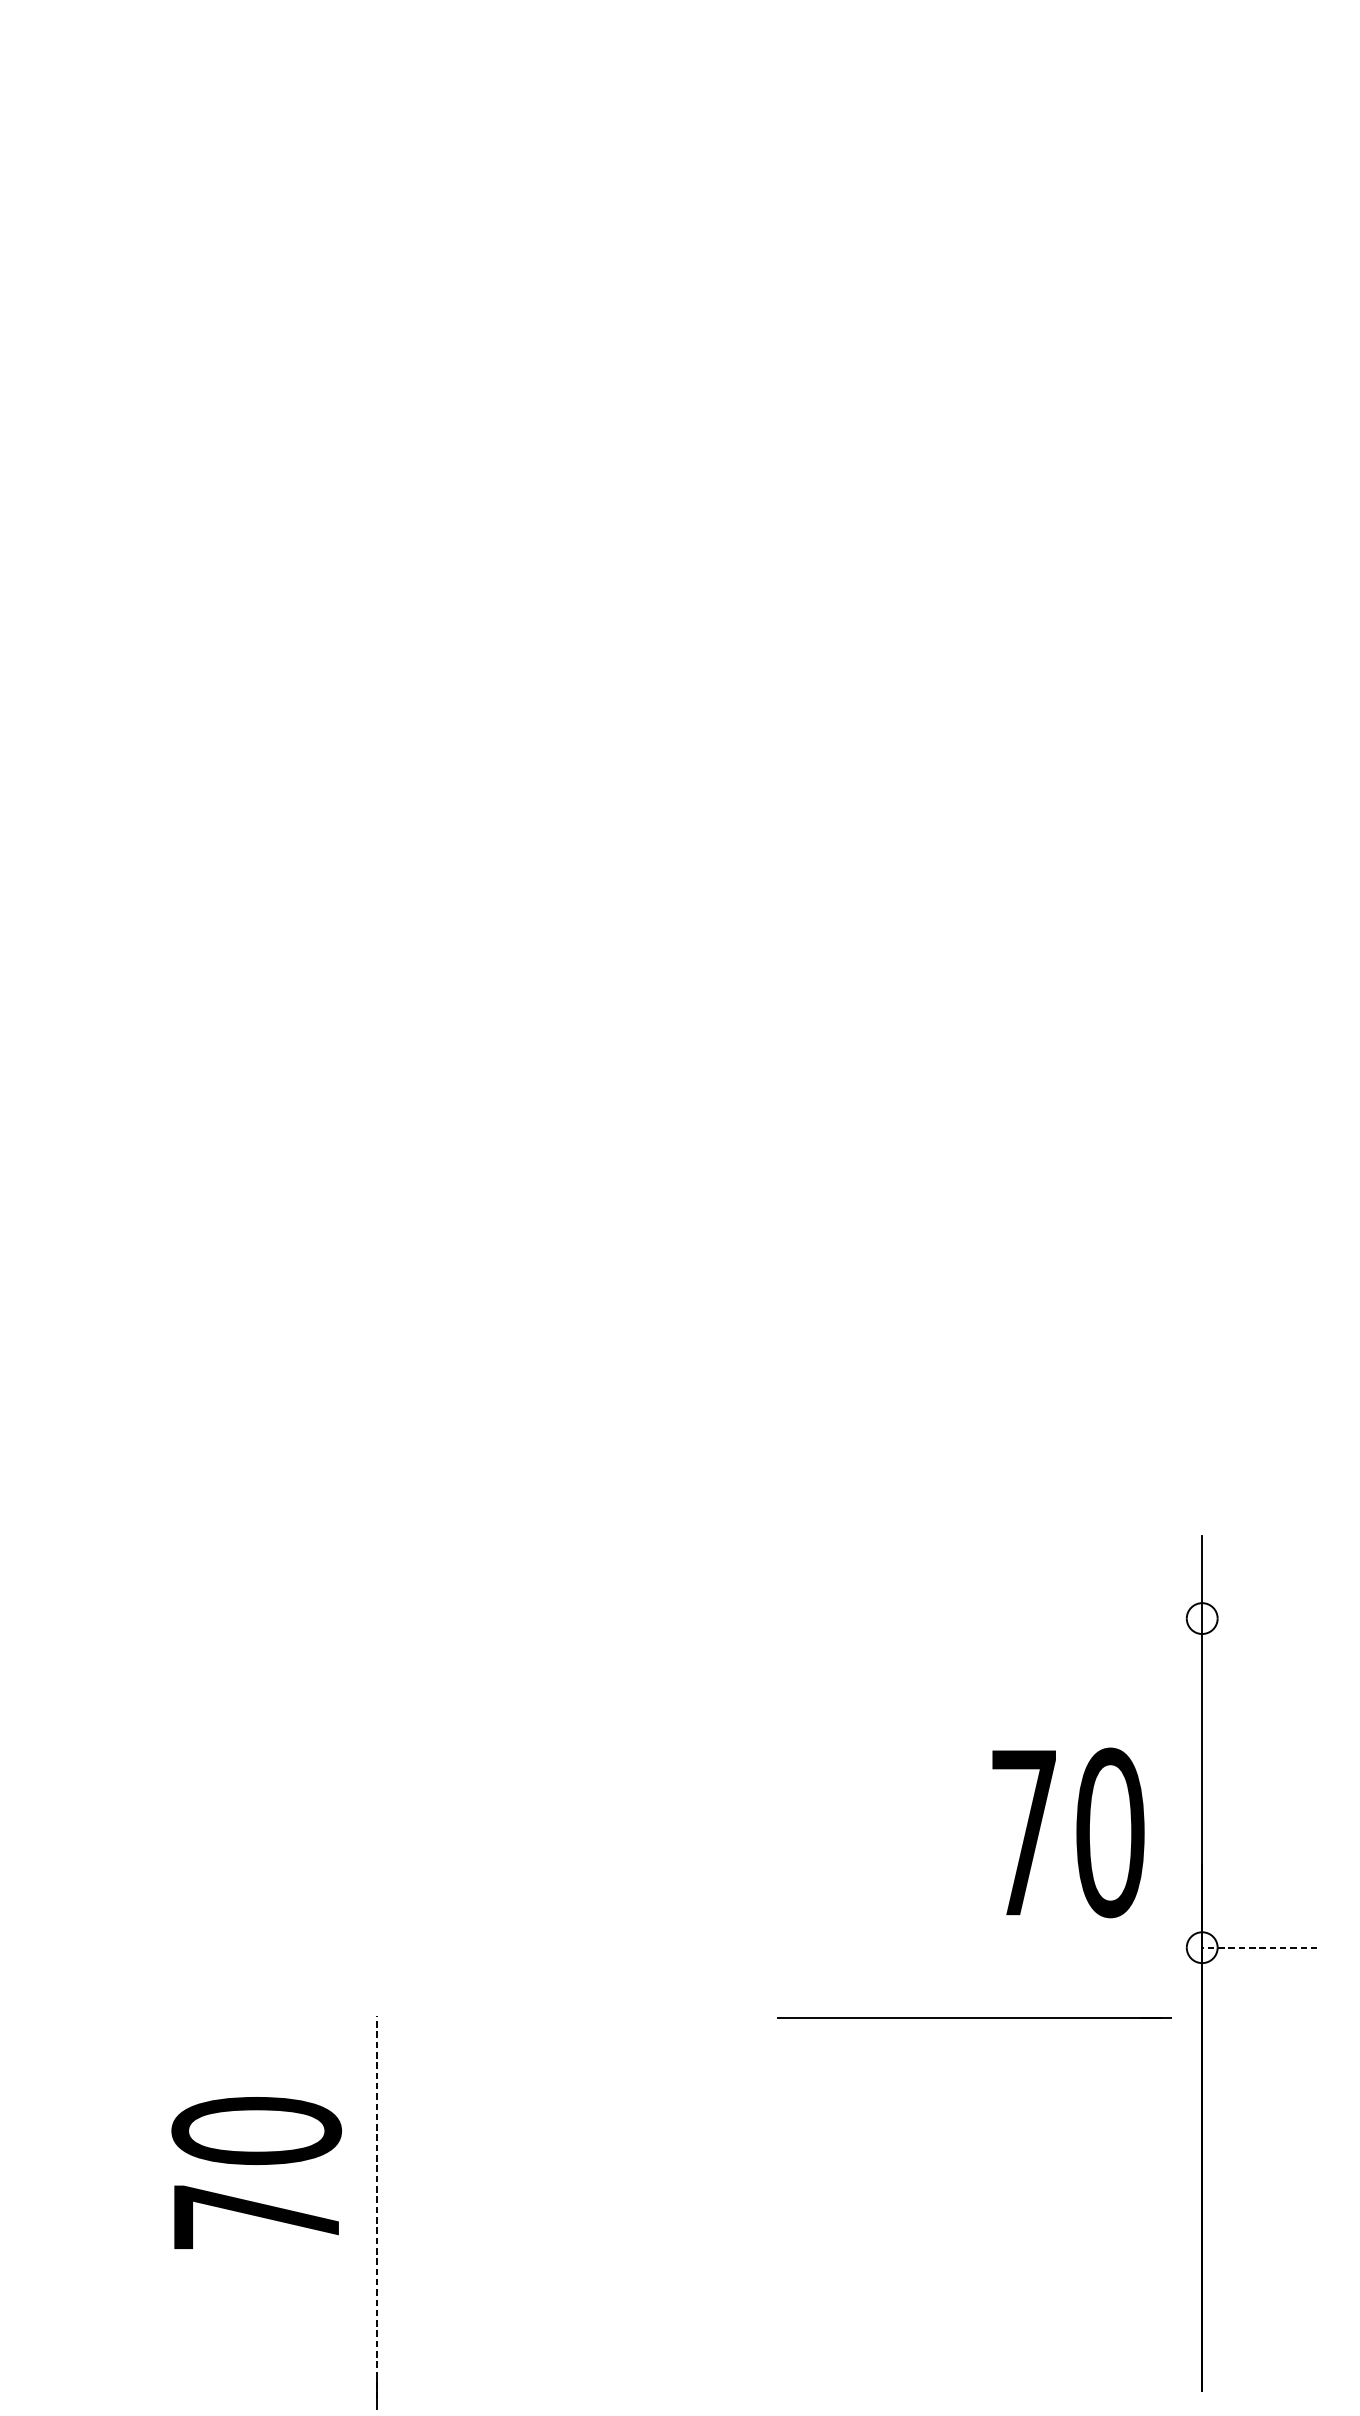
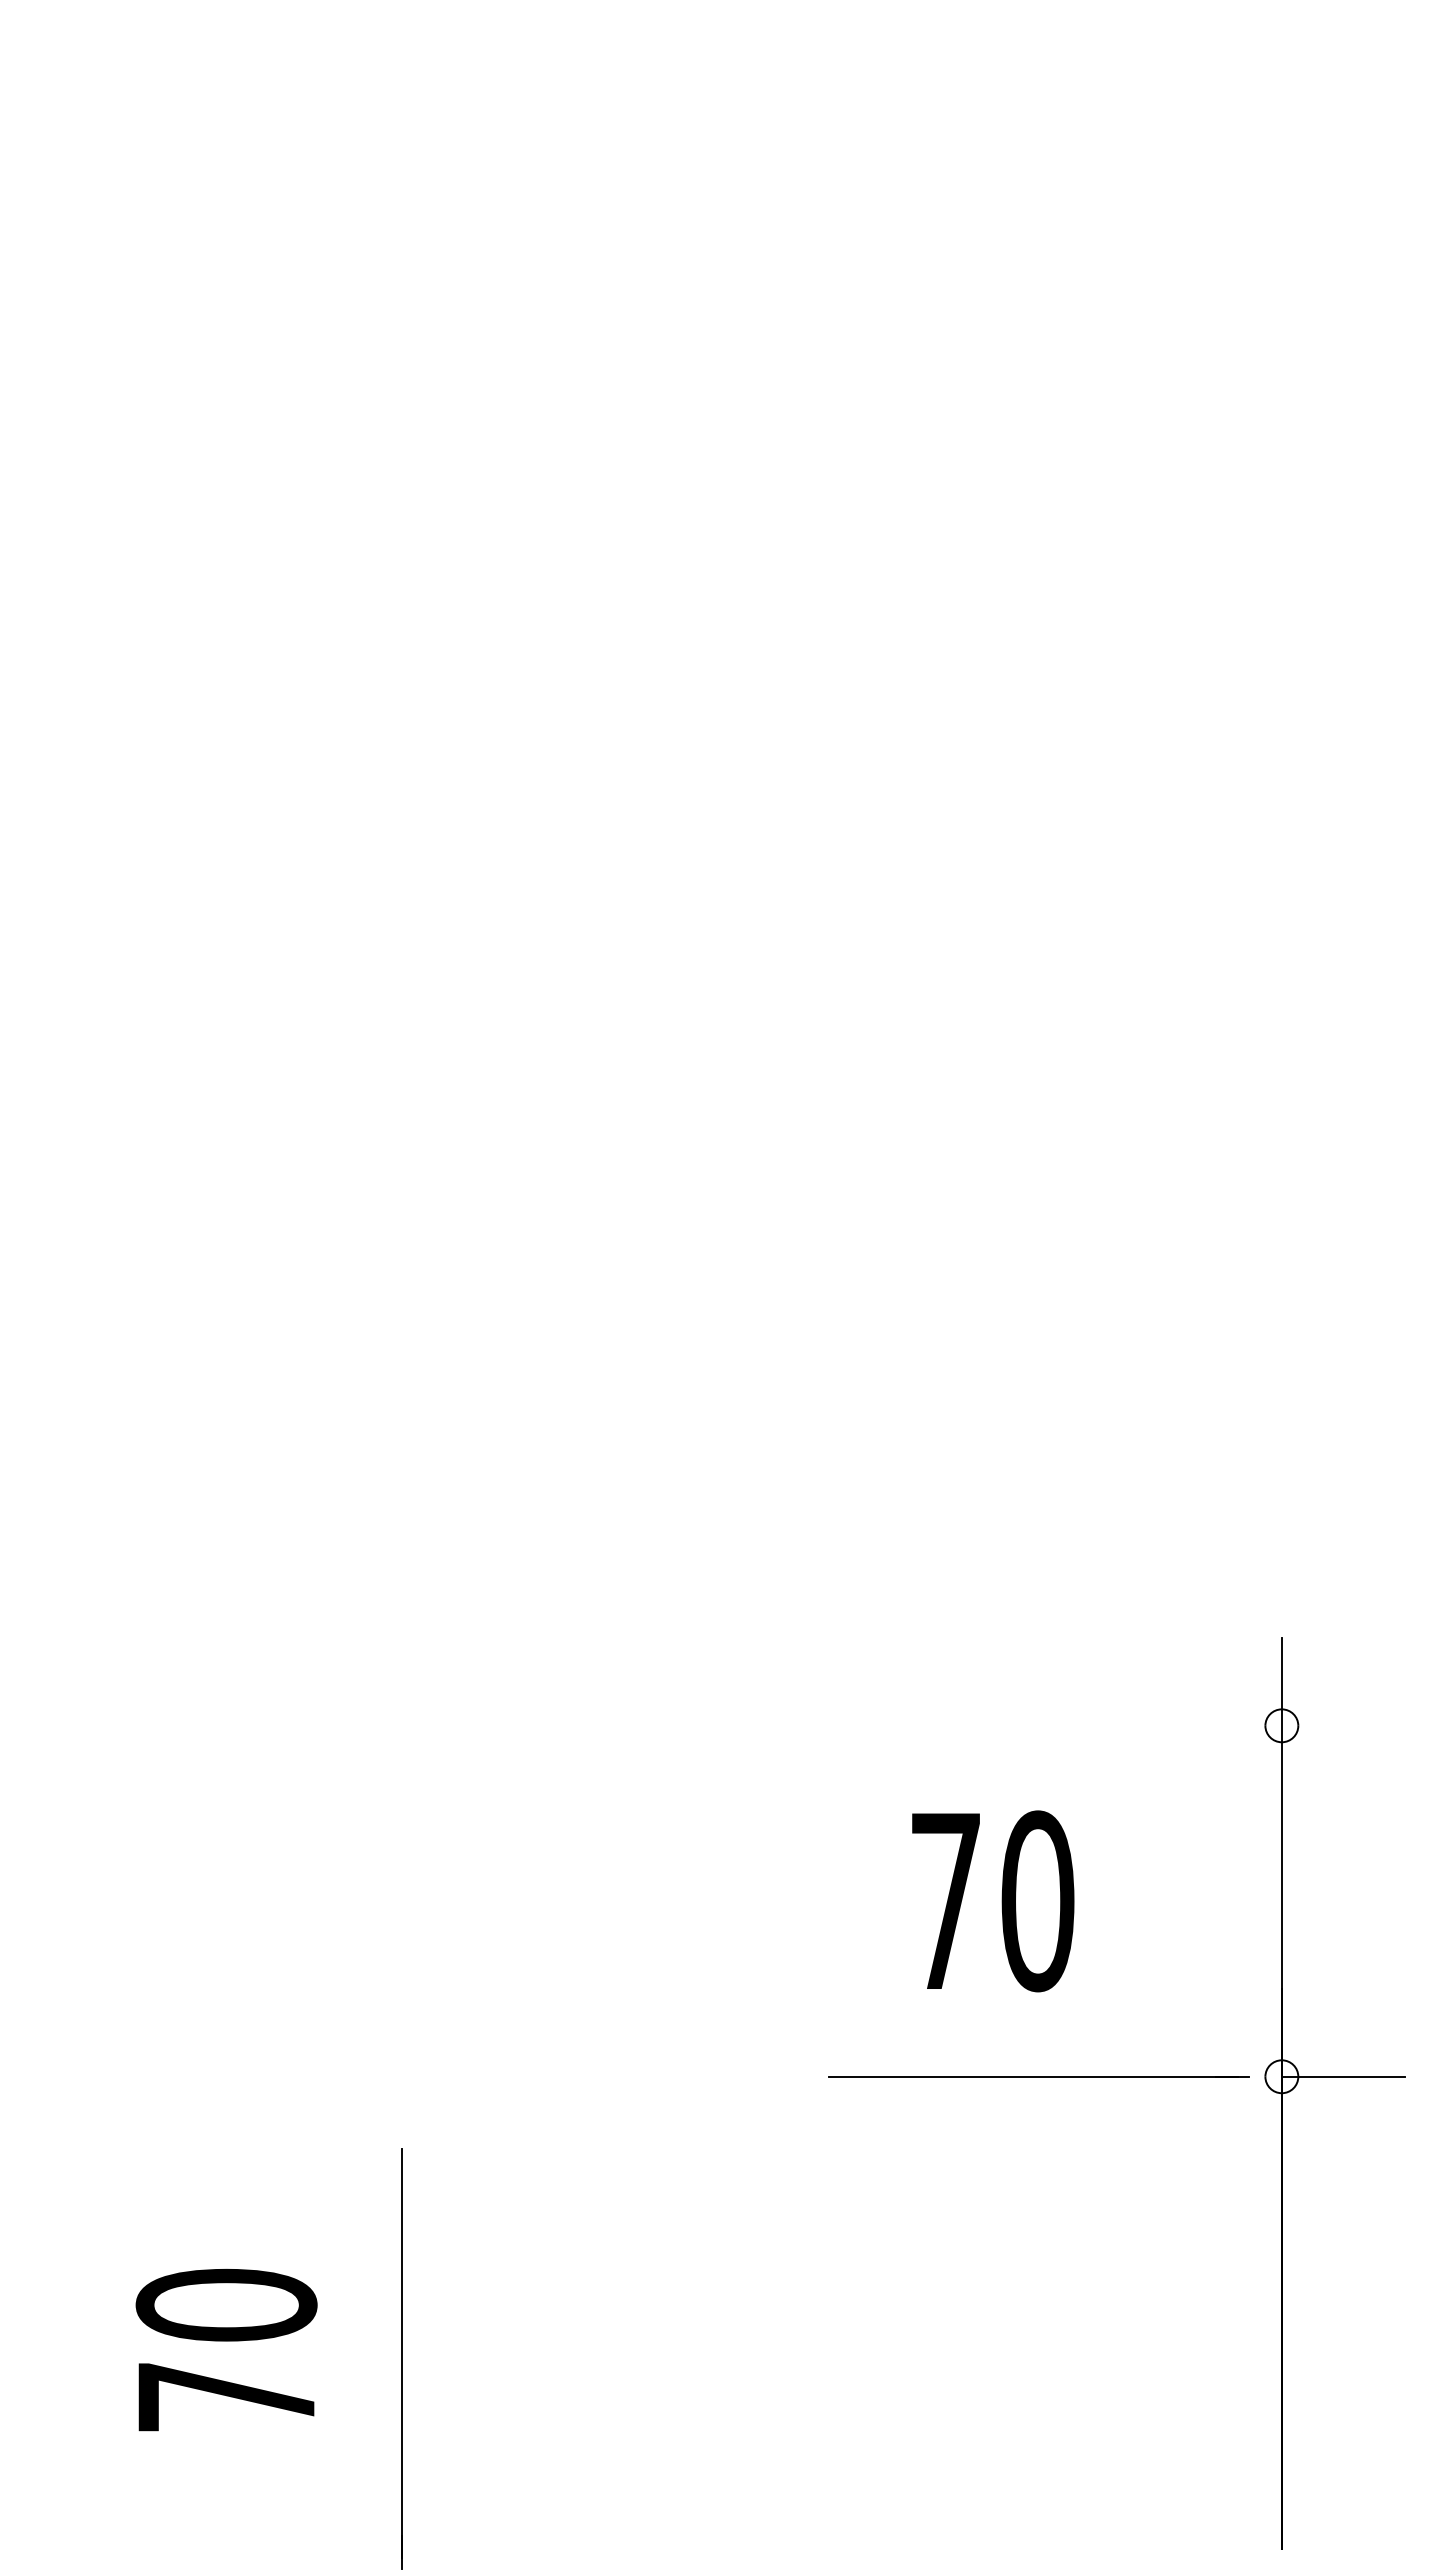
text: (1068, 1833) -> (993, 1901), moved
line: (1259, 1947) -> (1342, 2076), dashed -> solid
line: (974, 2017) -> (1038, 2076), moved
text: (256, 2173) -> (226, 2350), moved
line: (377, 2207) -> (402, 2353), dashed -> solid

